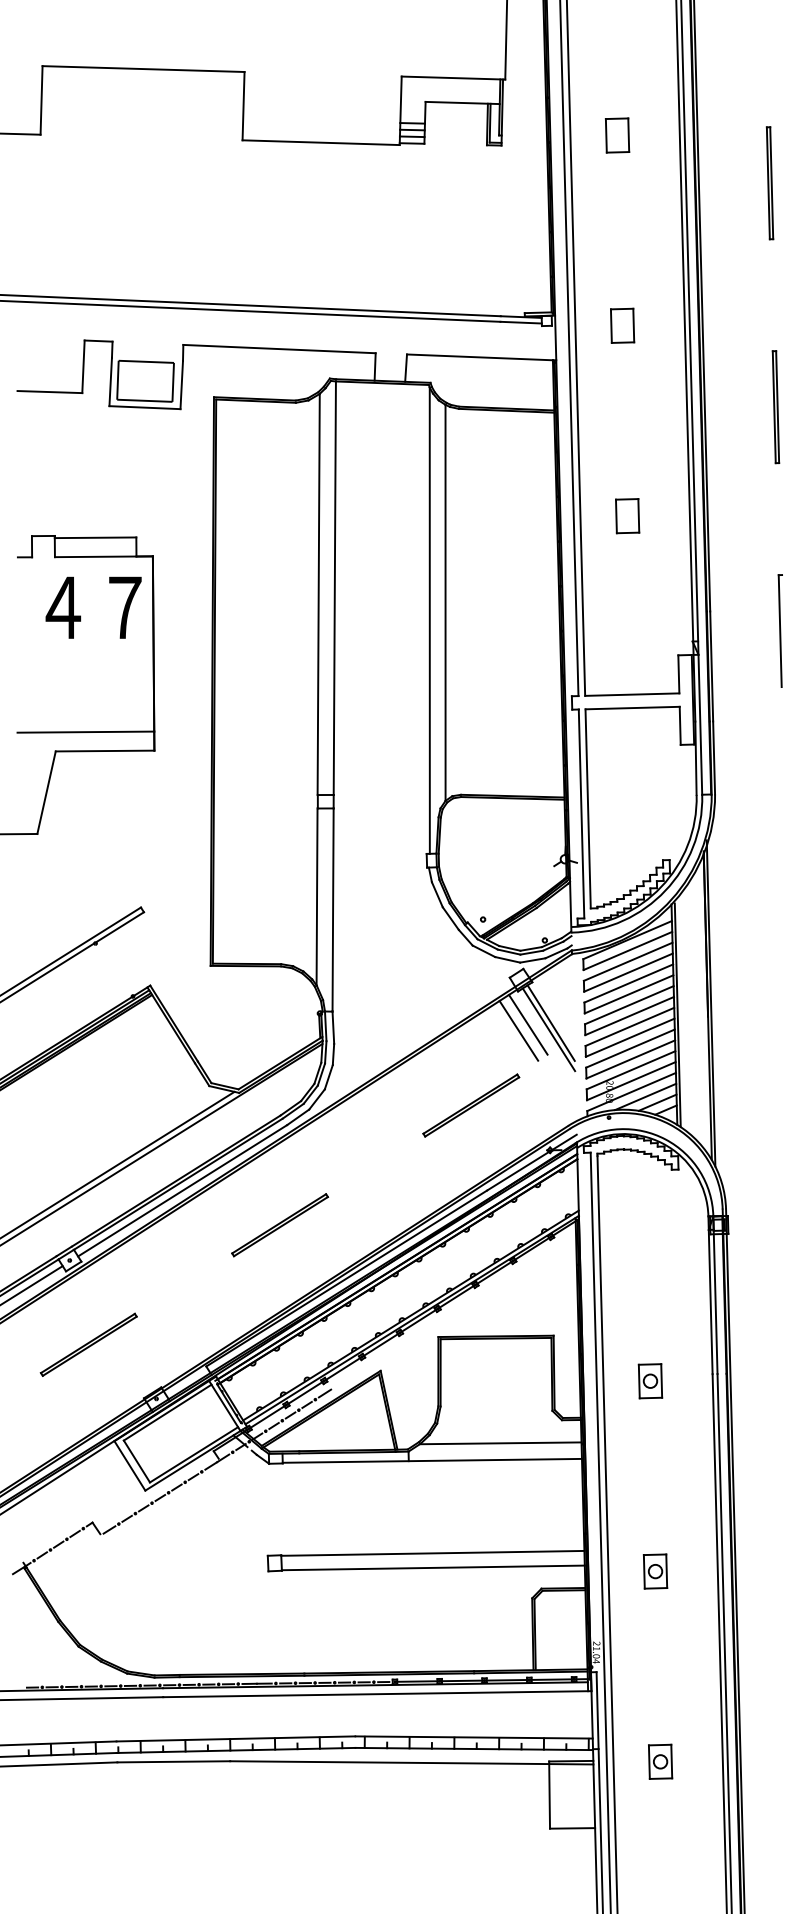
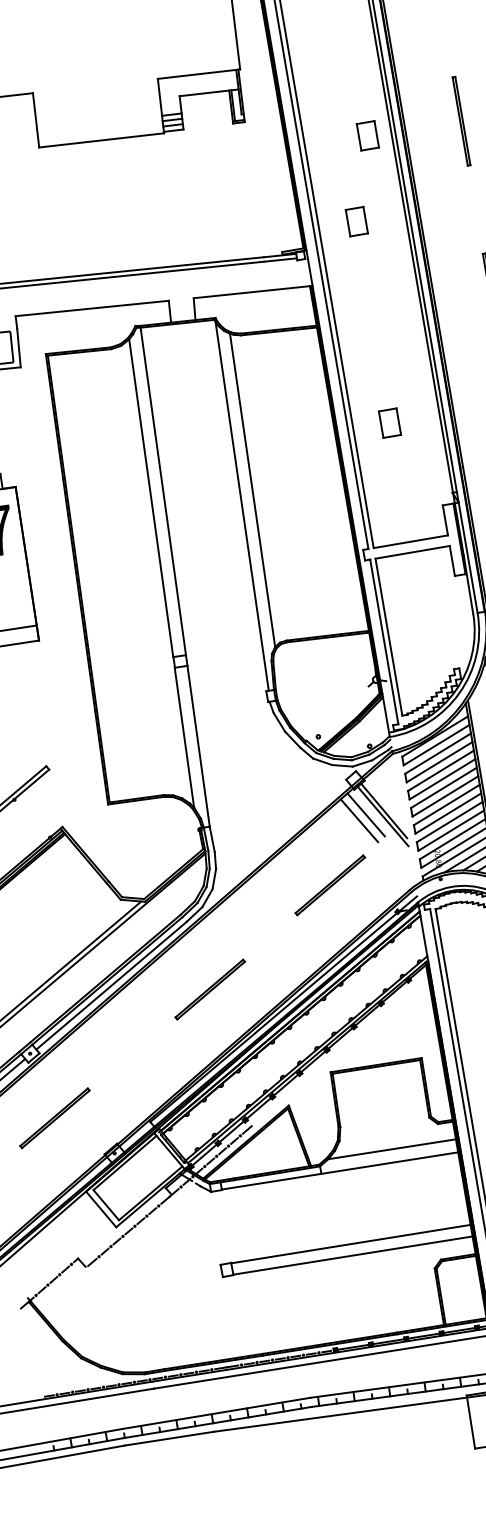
part: (617, 135) -> (367, 135), moved
part: (622, 325) -> (356, 221), moved
part: (627, 516) -> (389, 423), moved
part: (279, 1225) -> (209, 989), moved

